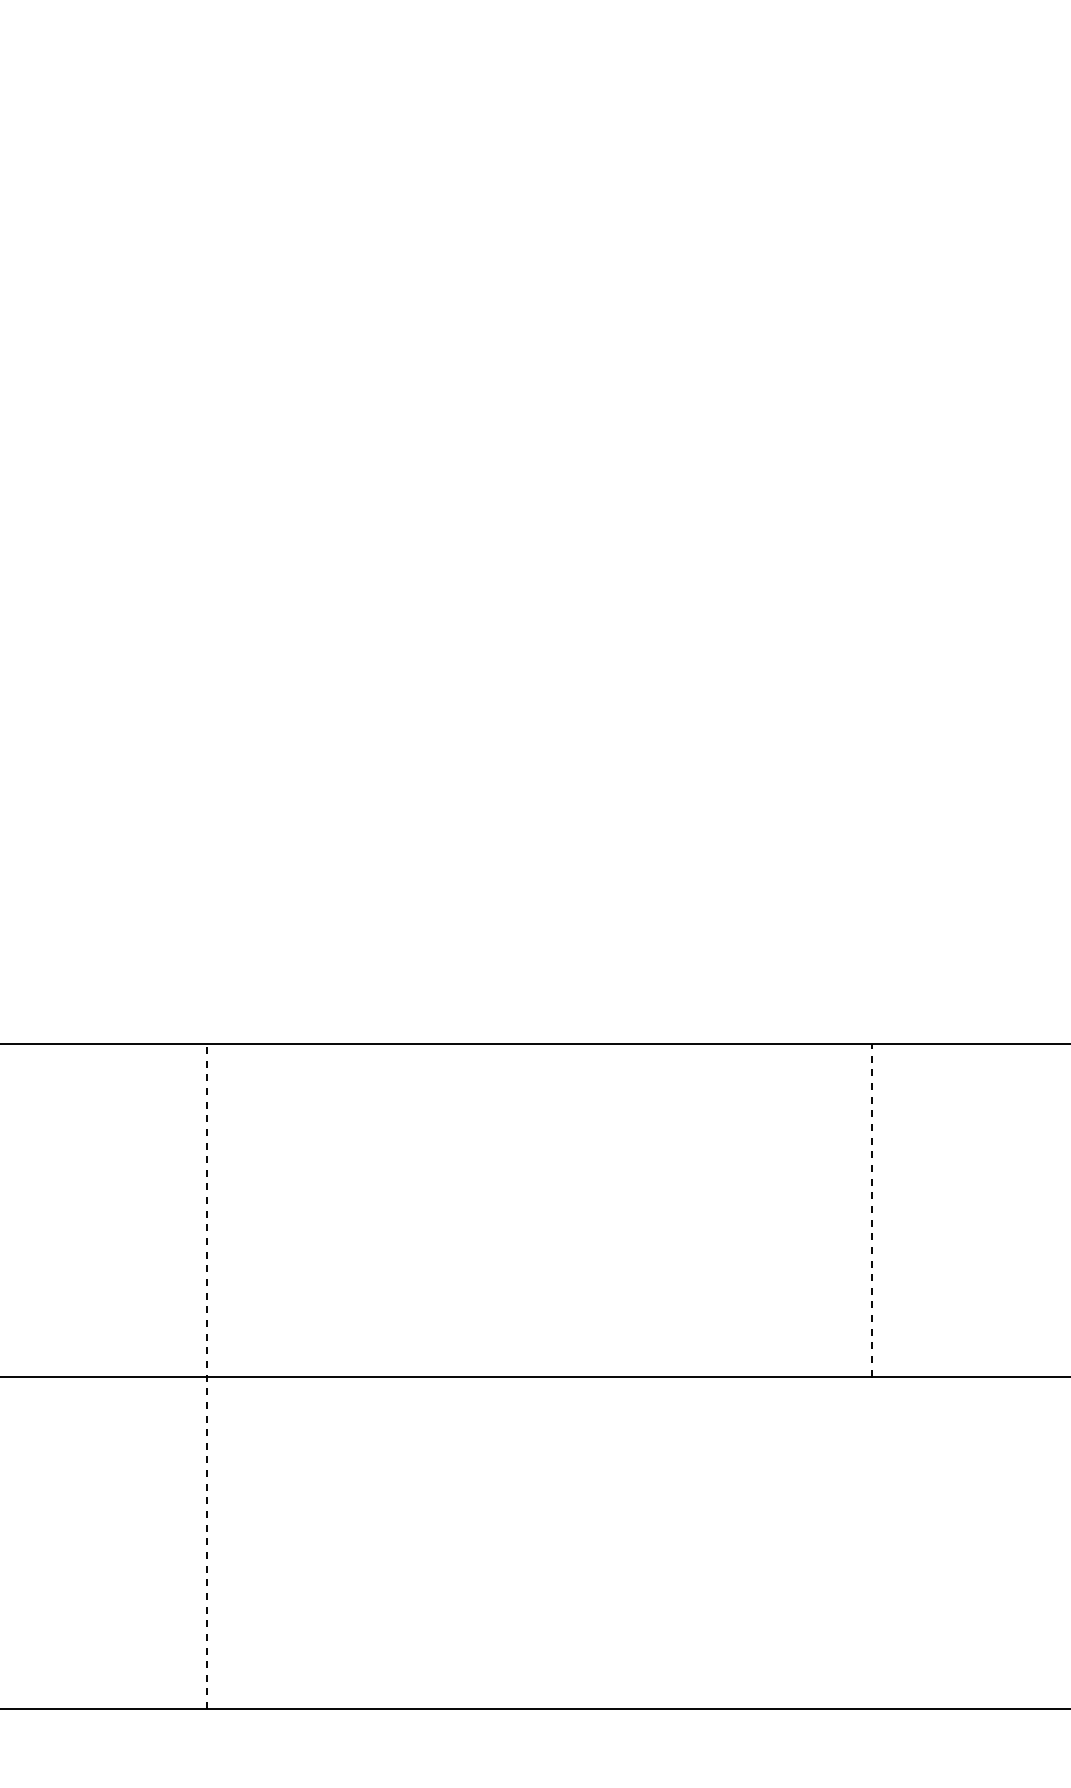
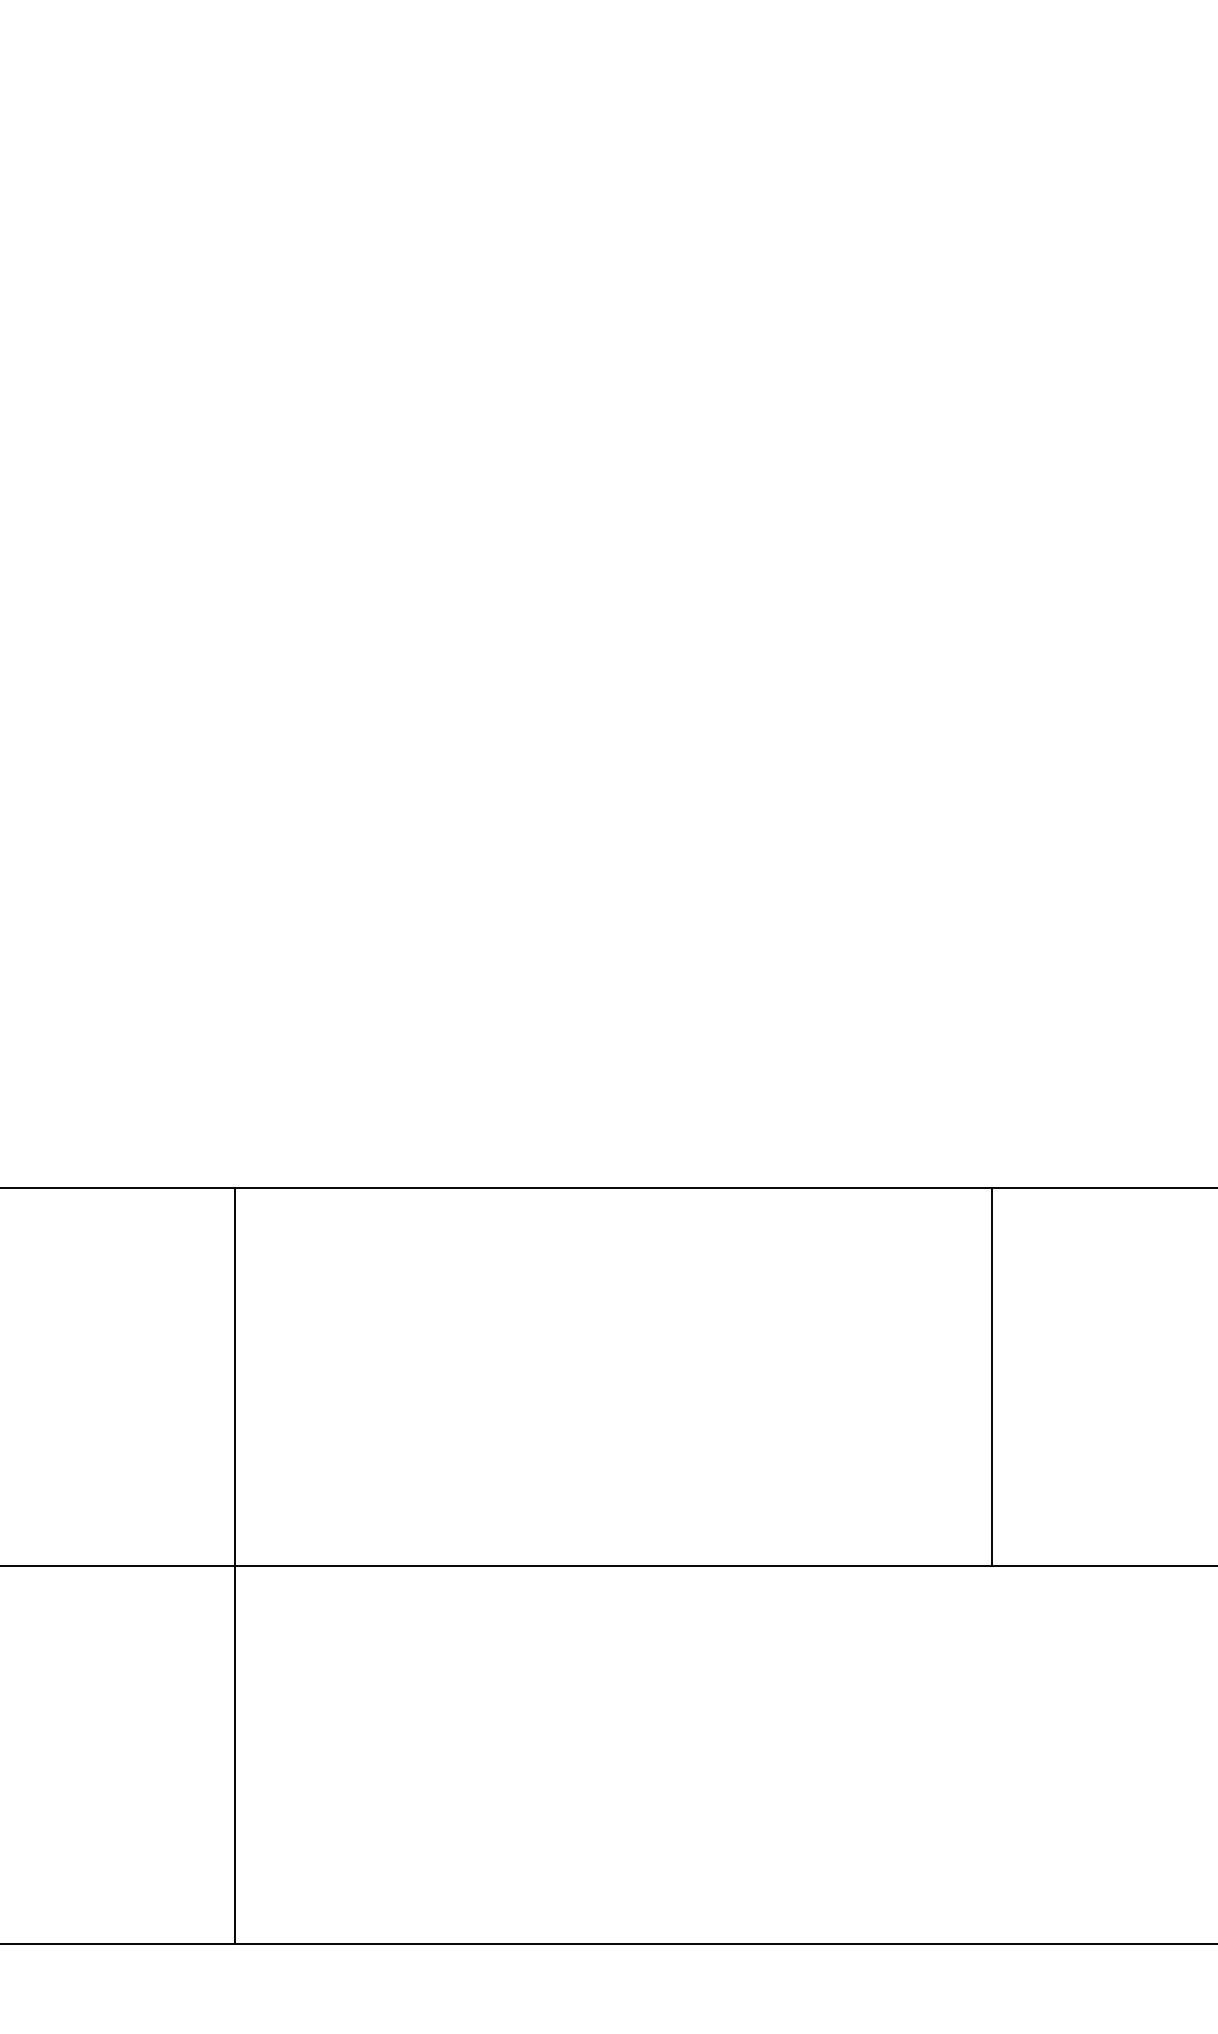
line: (871, 1209) -> (991, 1375), dashed -> solid
line: (206, 1376) -> (234, 1565), dashed -> solid

